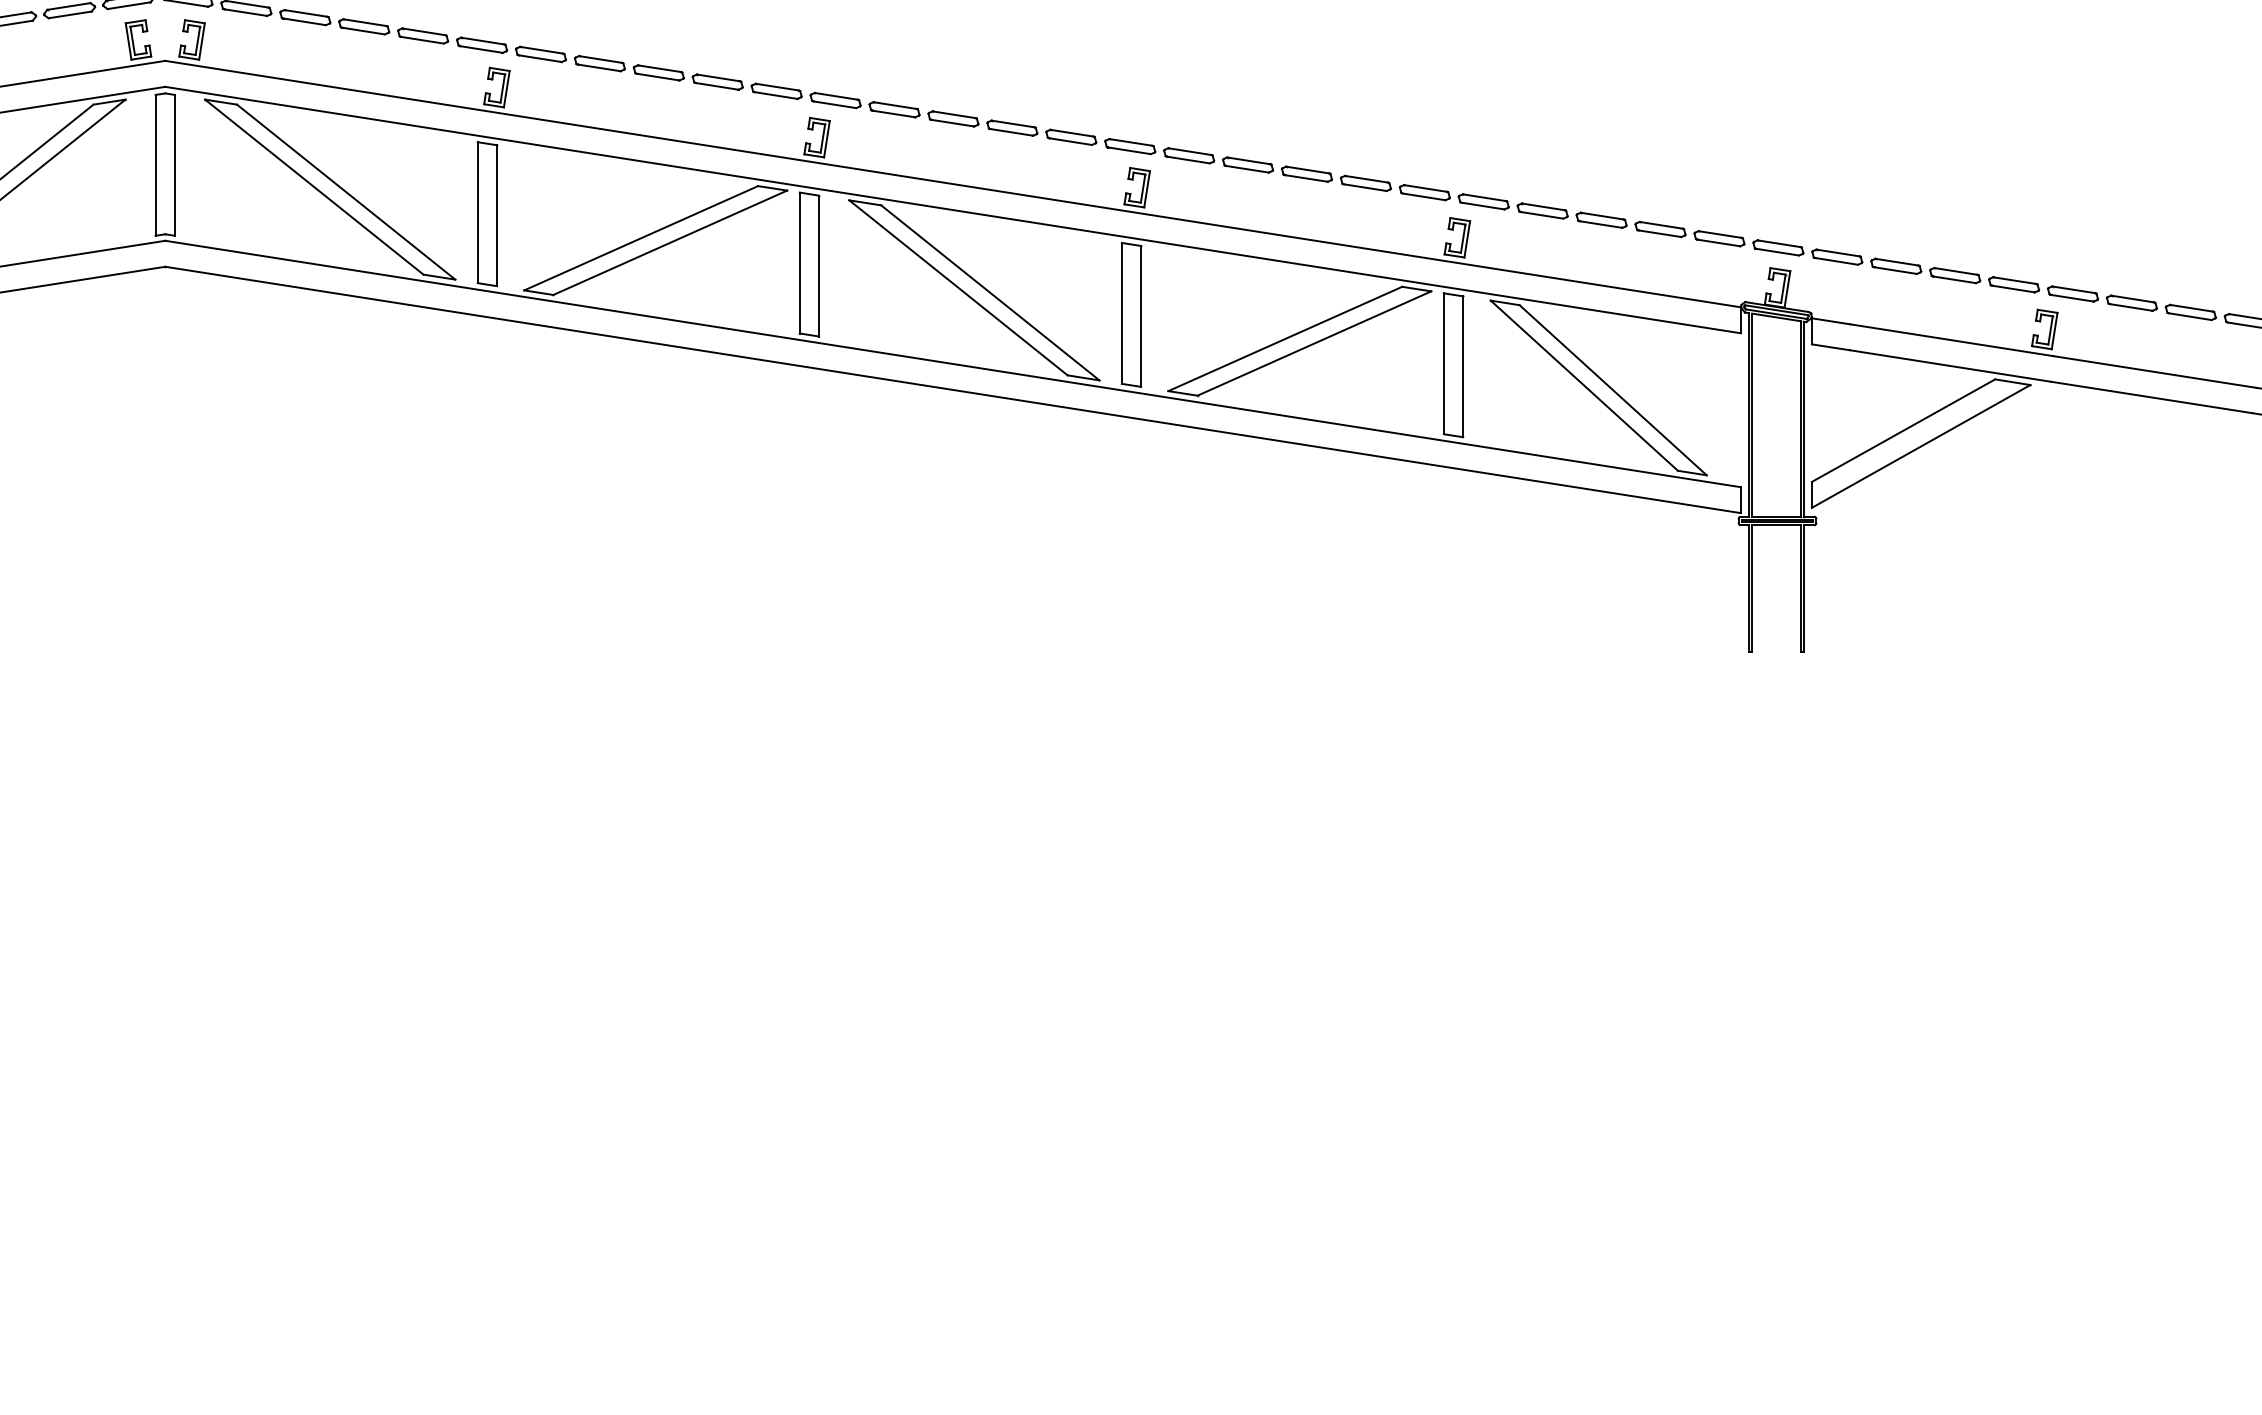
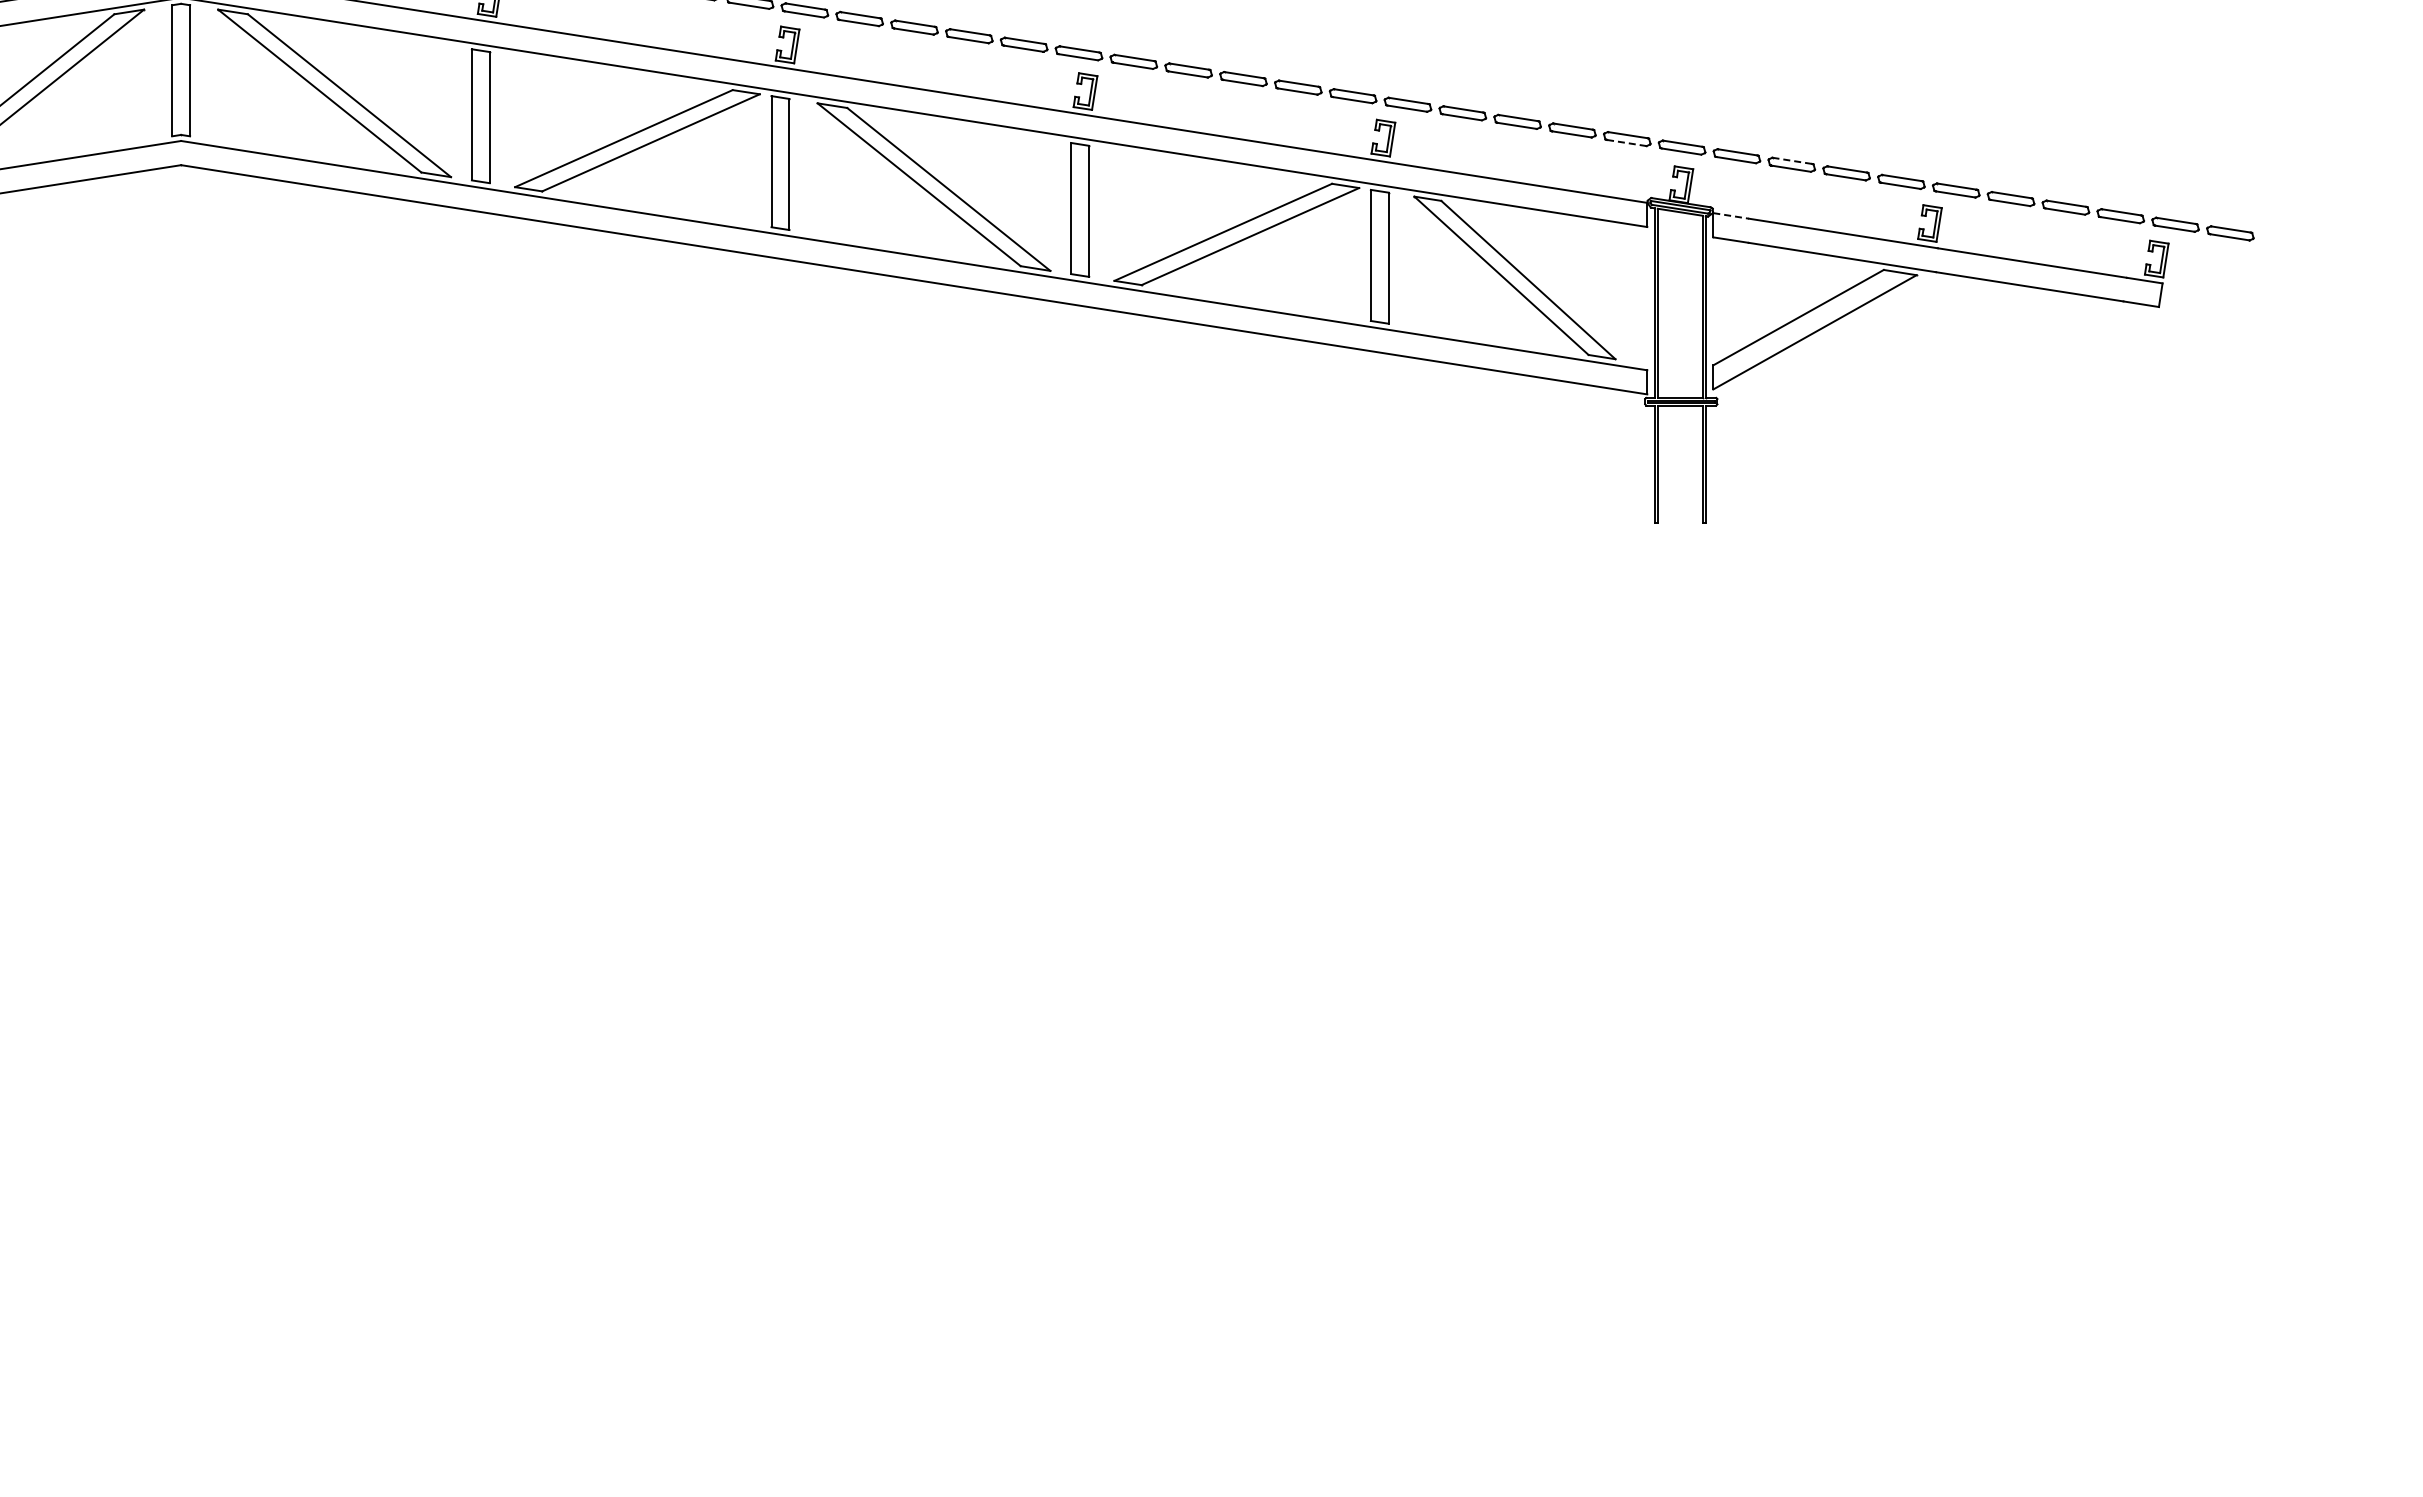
line: (1718, 243) -> (1626, 143), solid -> dashed
line: (1897, 261) -> (1792, 160), solid -> dashed
line: (1831, 321) -> (1731, 216), solid -> dashed

